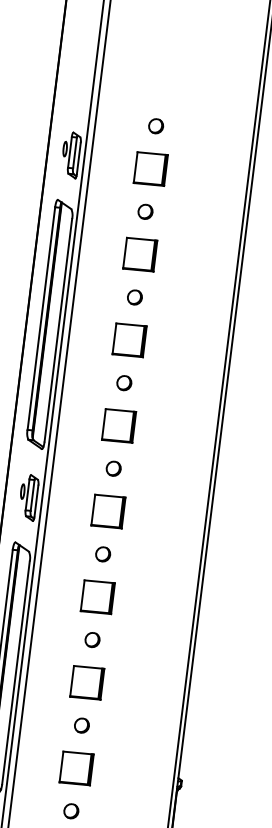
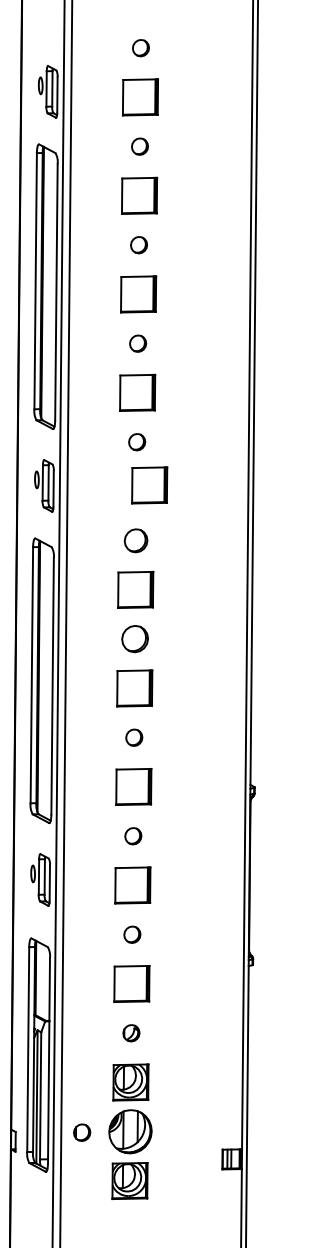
part: (108, 511) -> (149, 485), moved
part: (103, 554) -> (136, 540), size x1.4
part: (92, 640) -> (135, 639), size x1.6

